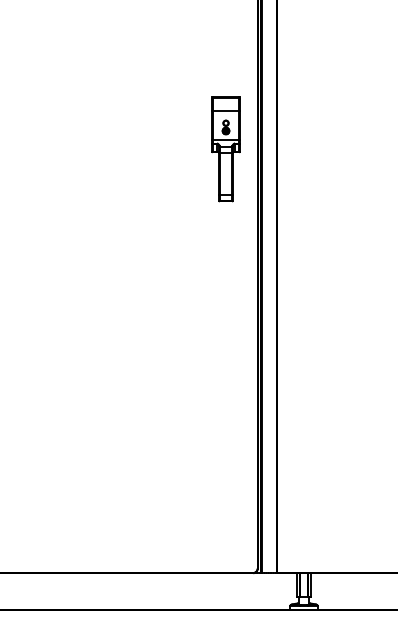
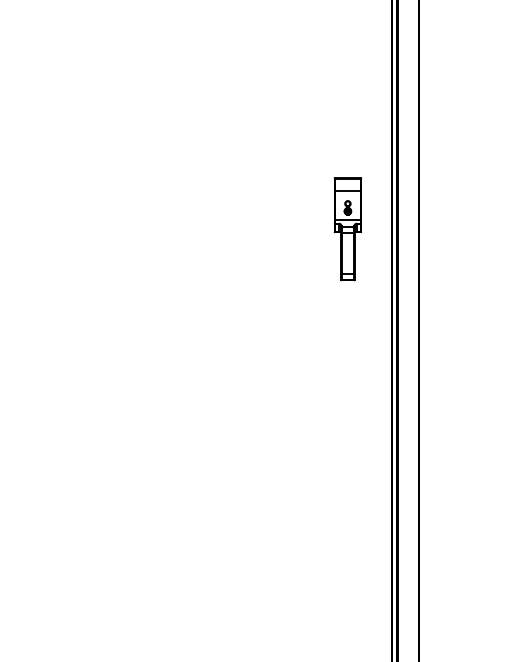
part: (225, 149) -> (347, 229), size x0.7

